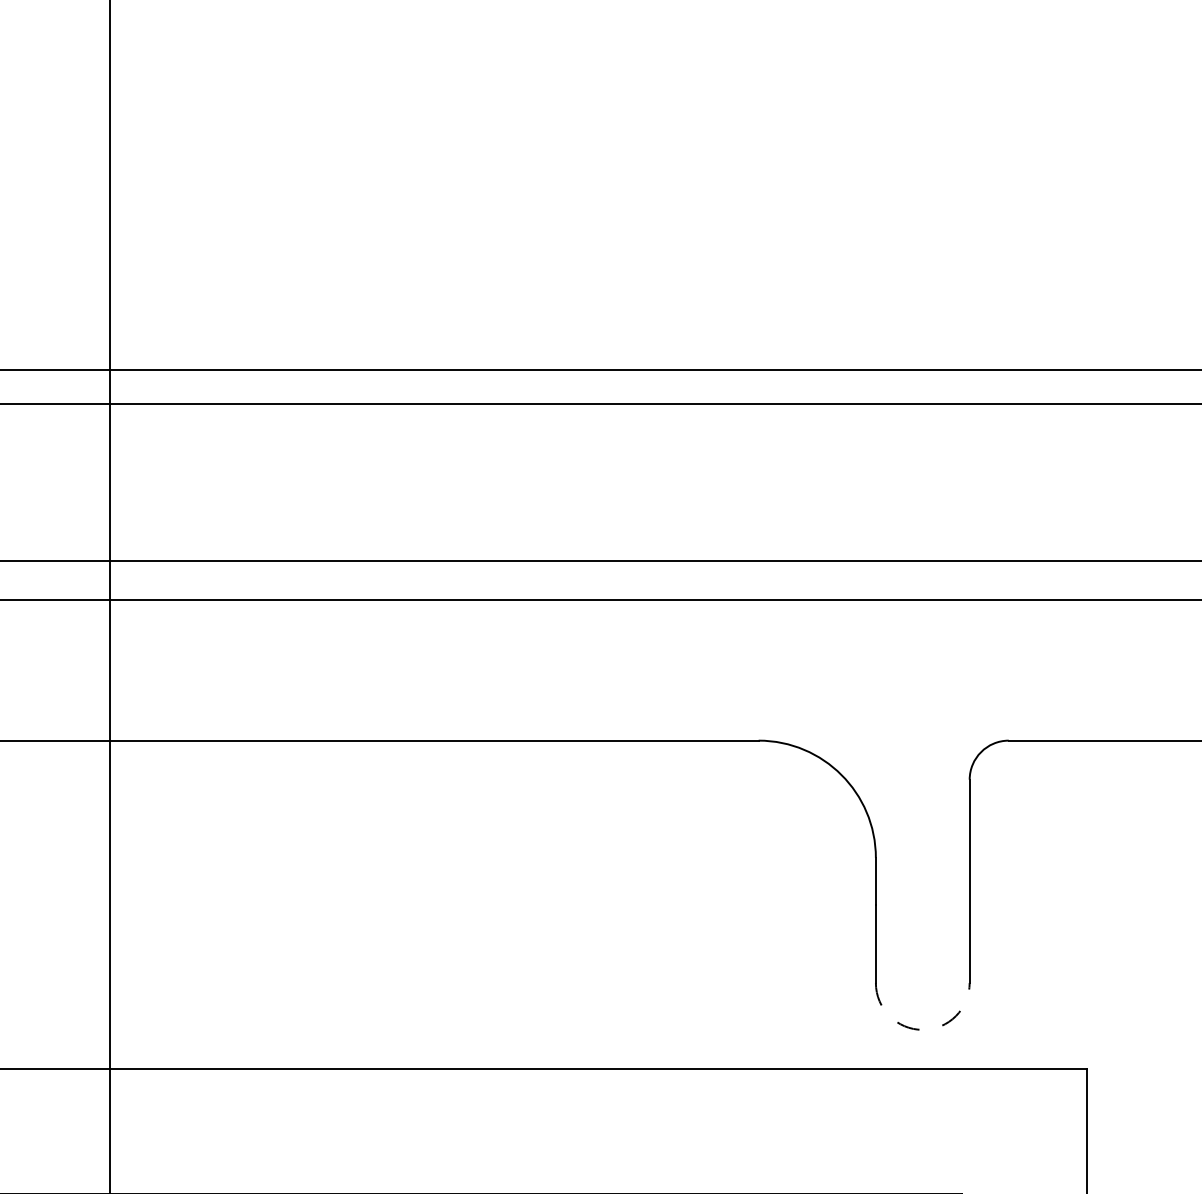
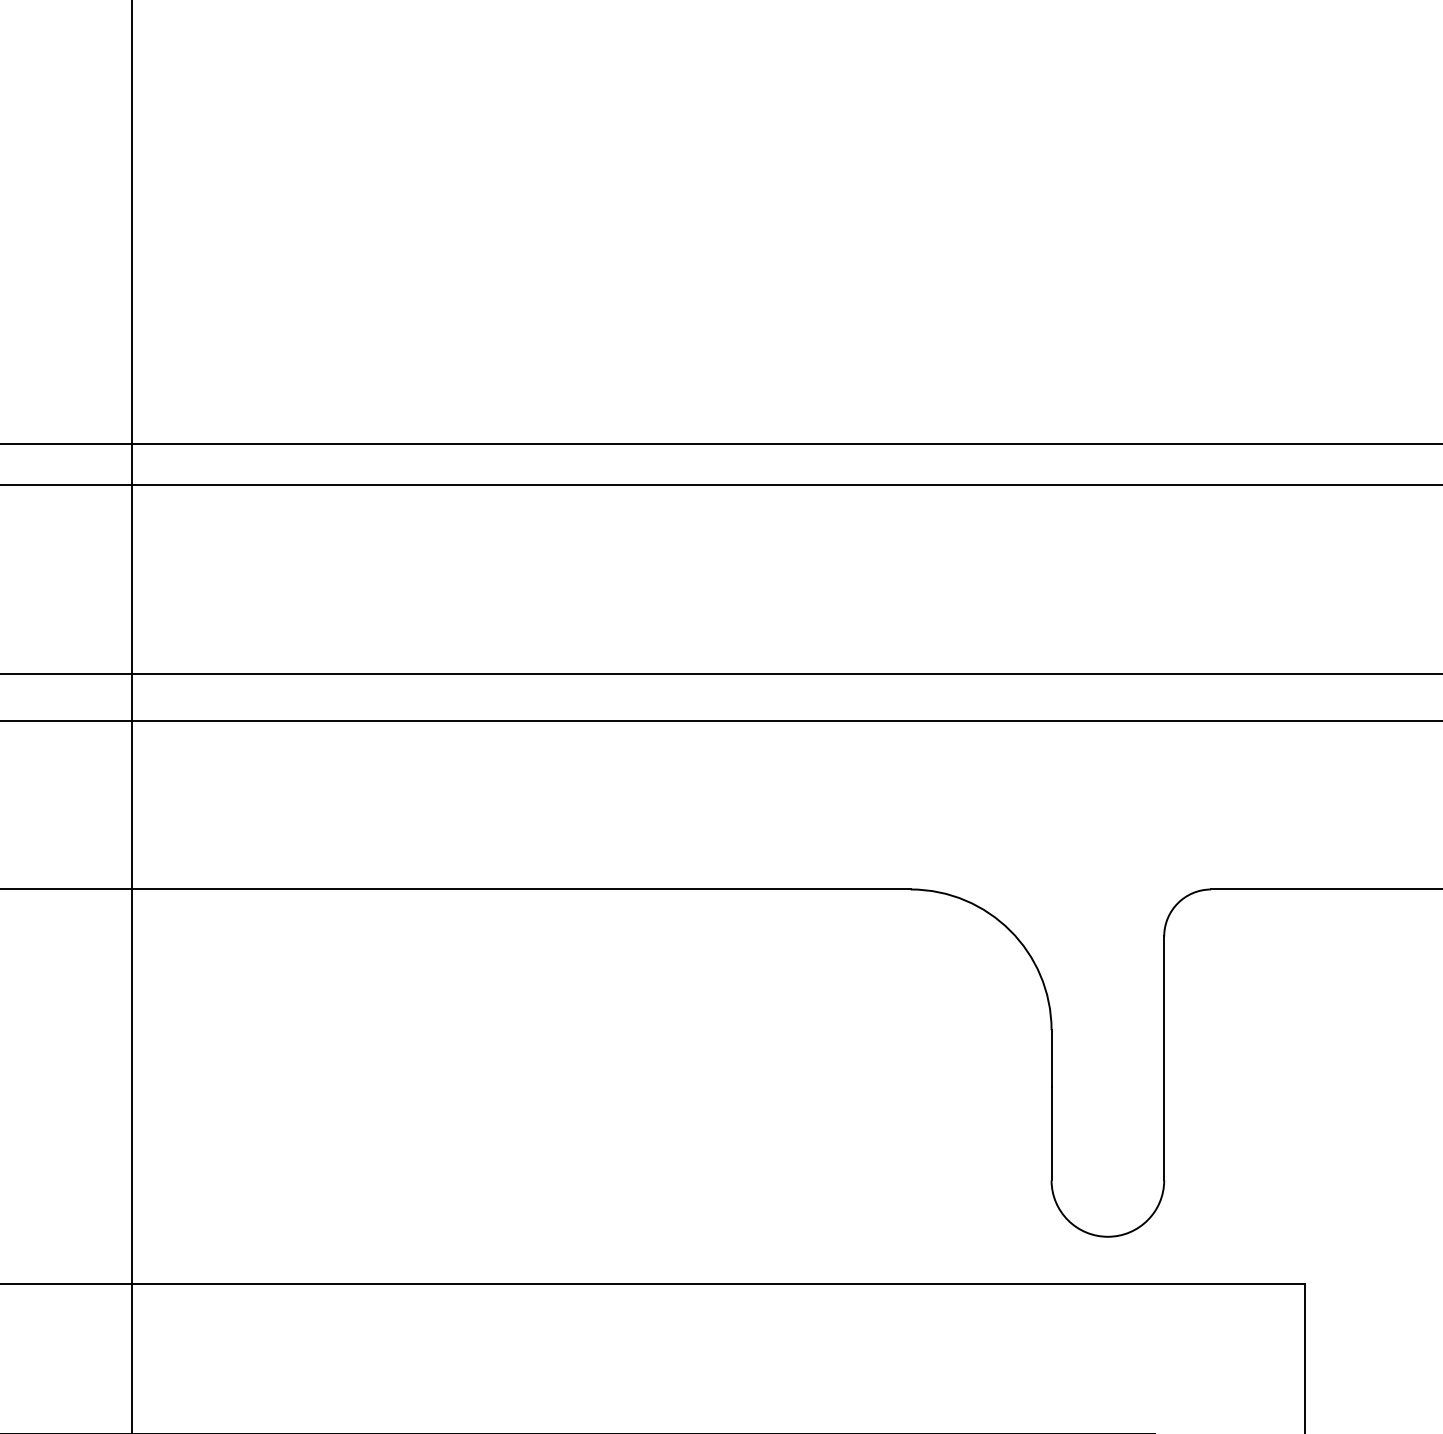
arc: (922, 1029) -> (1107, 1236), dashed -> solid

